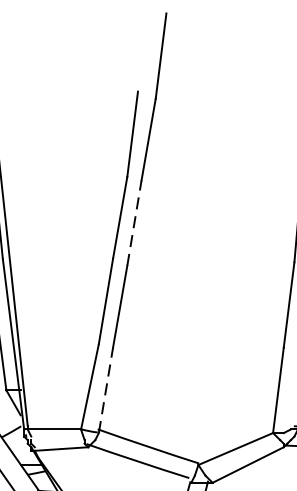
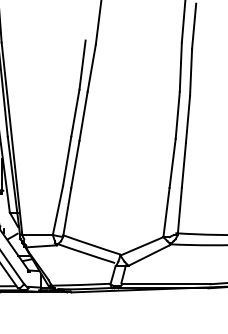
line: (134, 223) -> (83, 116), dashed -> solid
line: (106, 390) -> (67, 212), dashed -> solid

